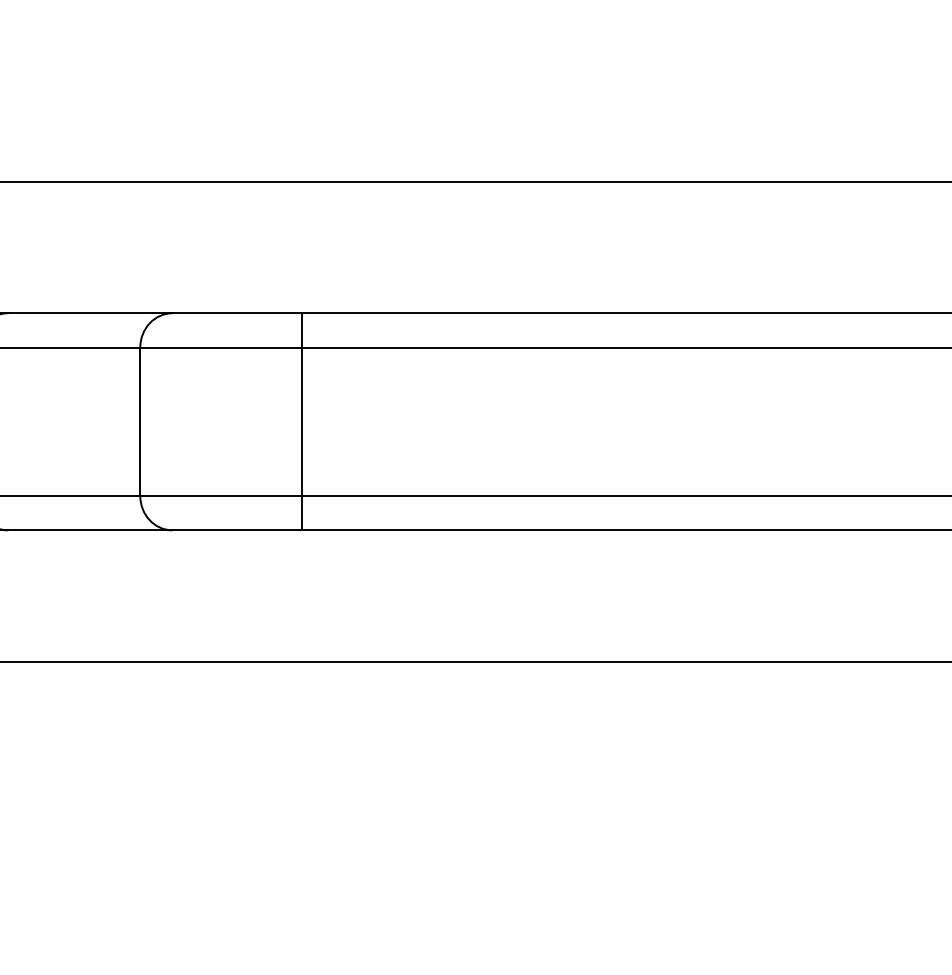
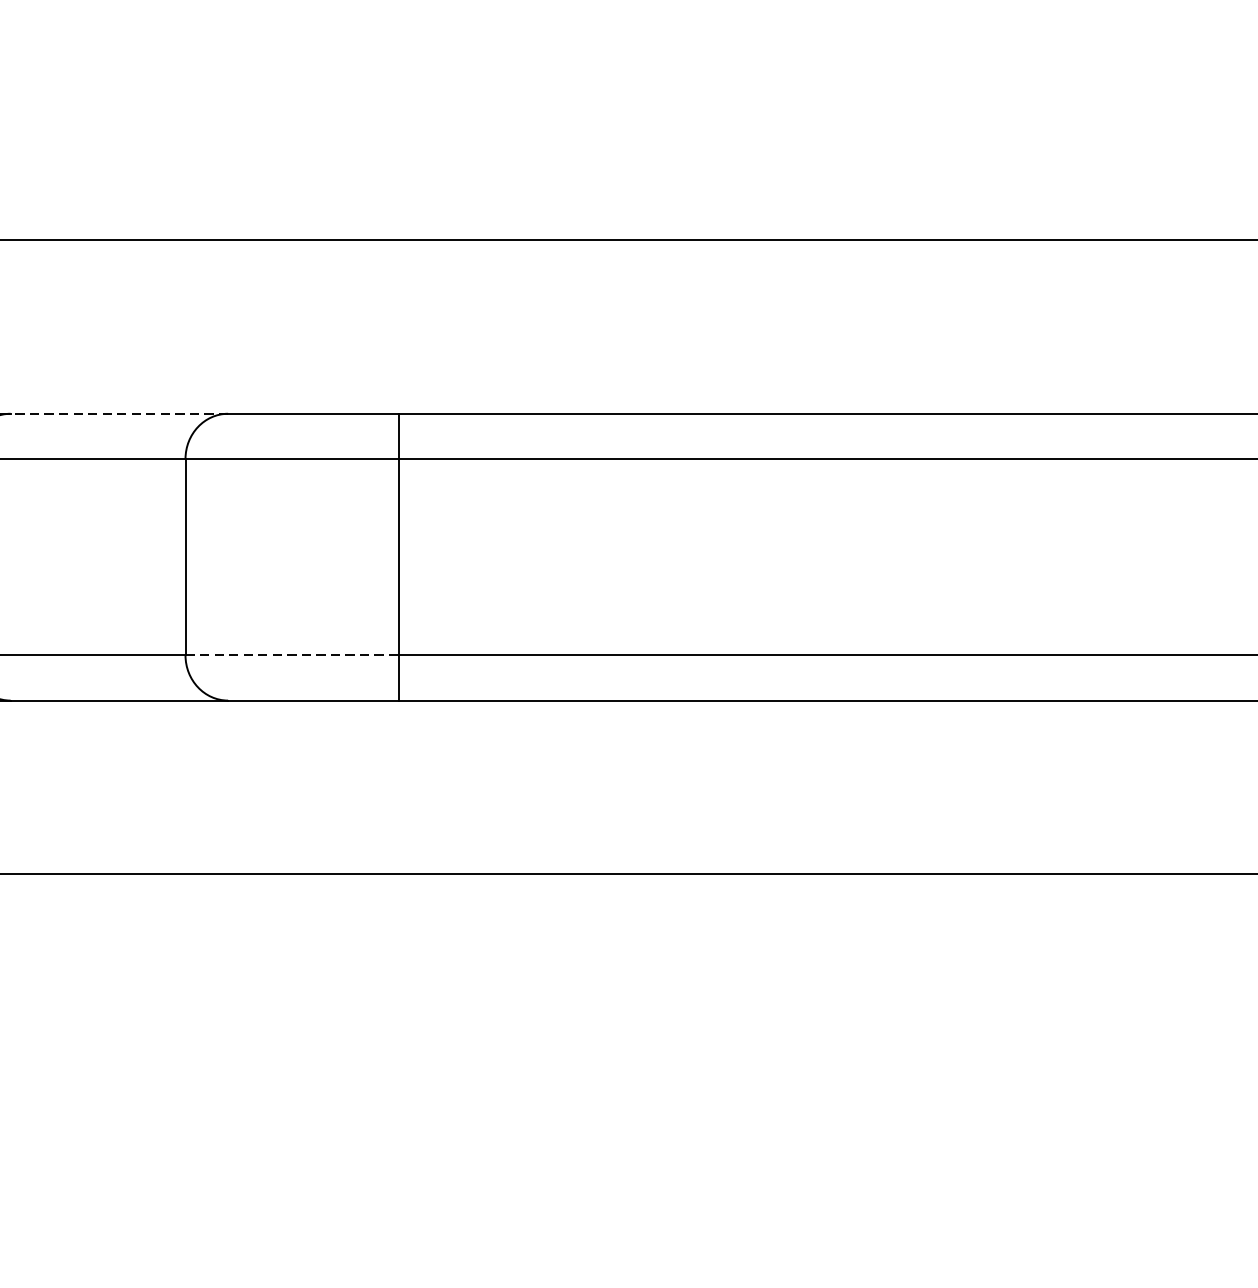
line: (89, 313) -> (118, 414), solid -> dashed
line: (220, 496) -> (291, 655), solid -> dashed

